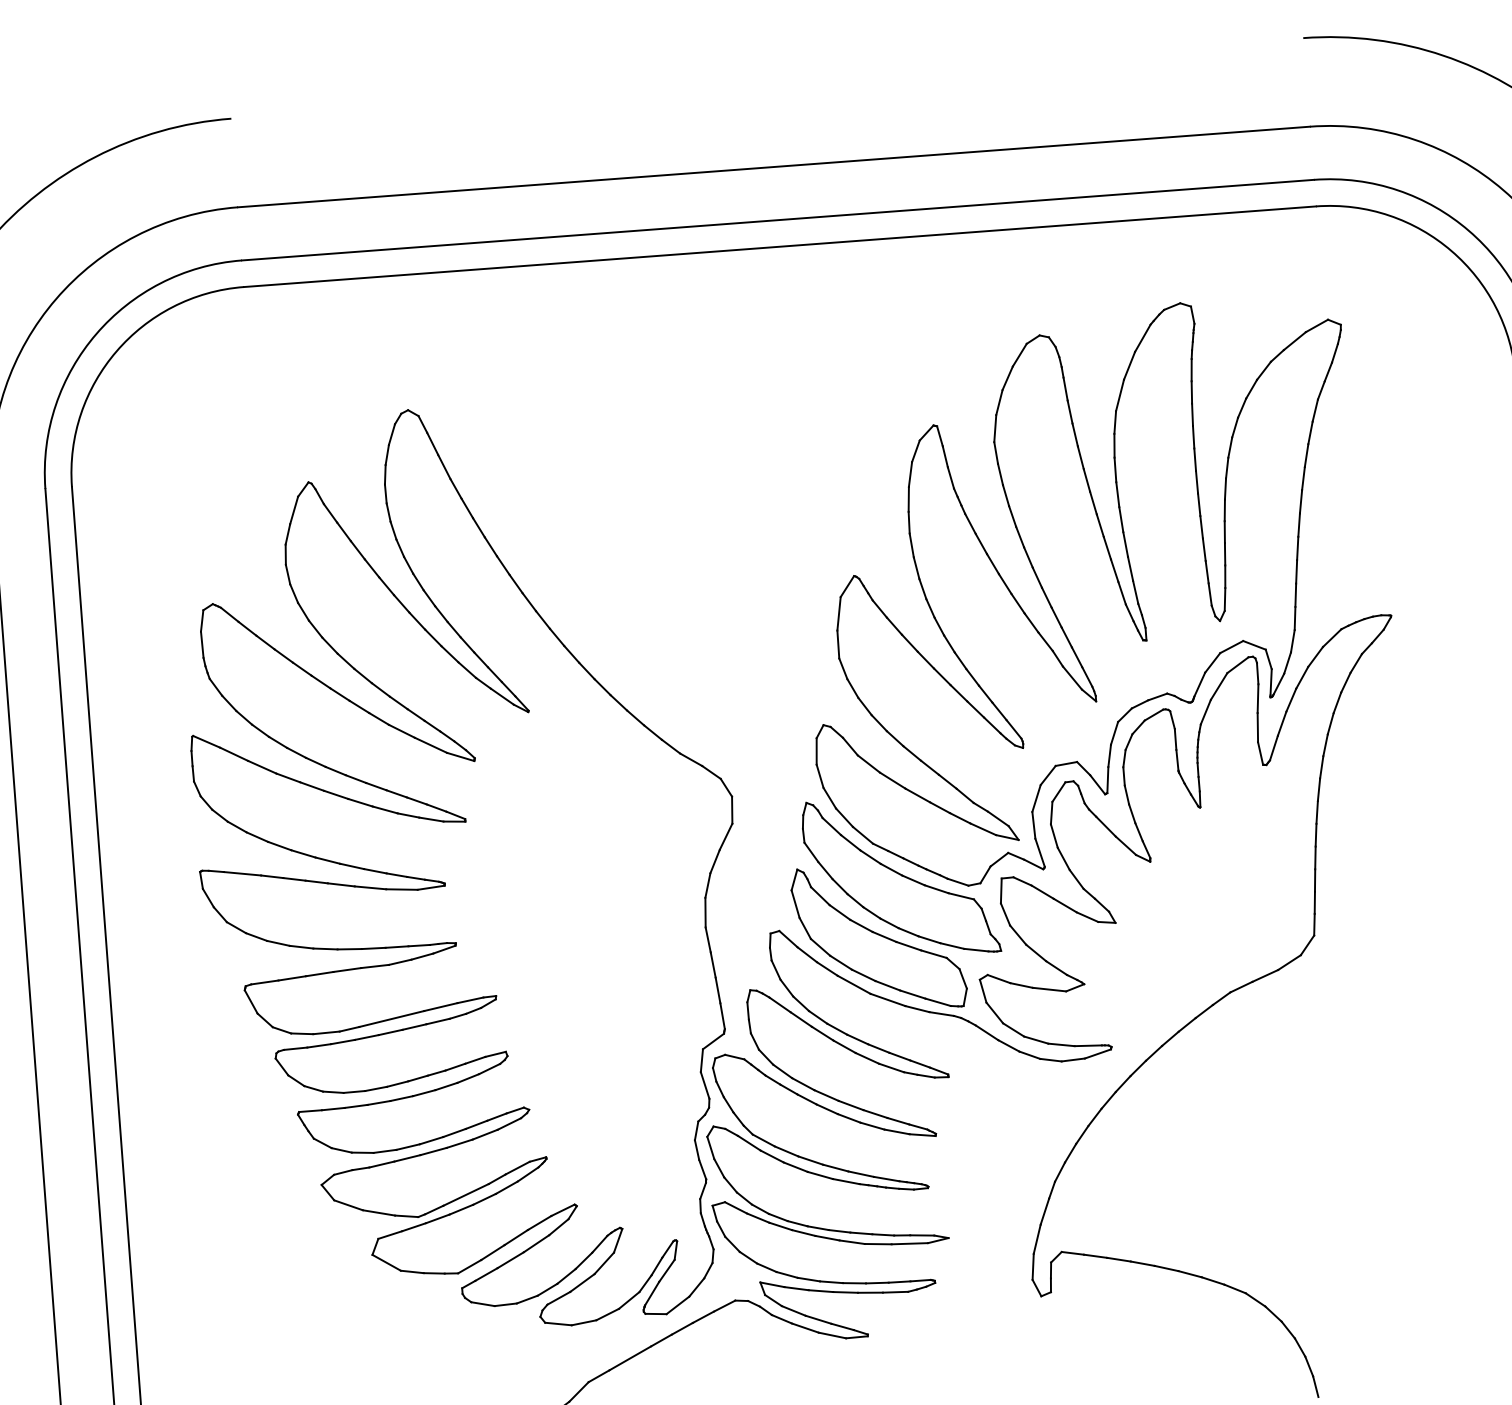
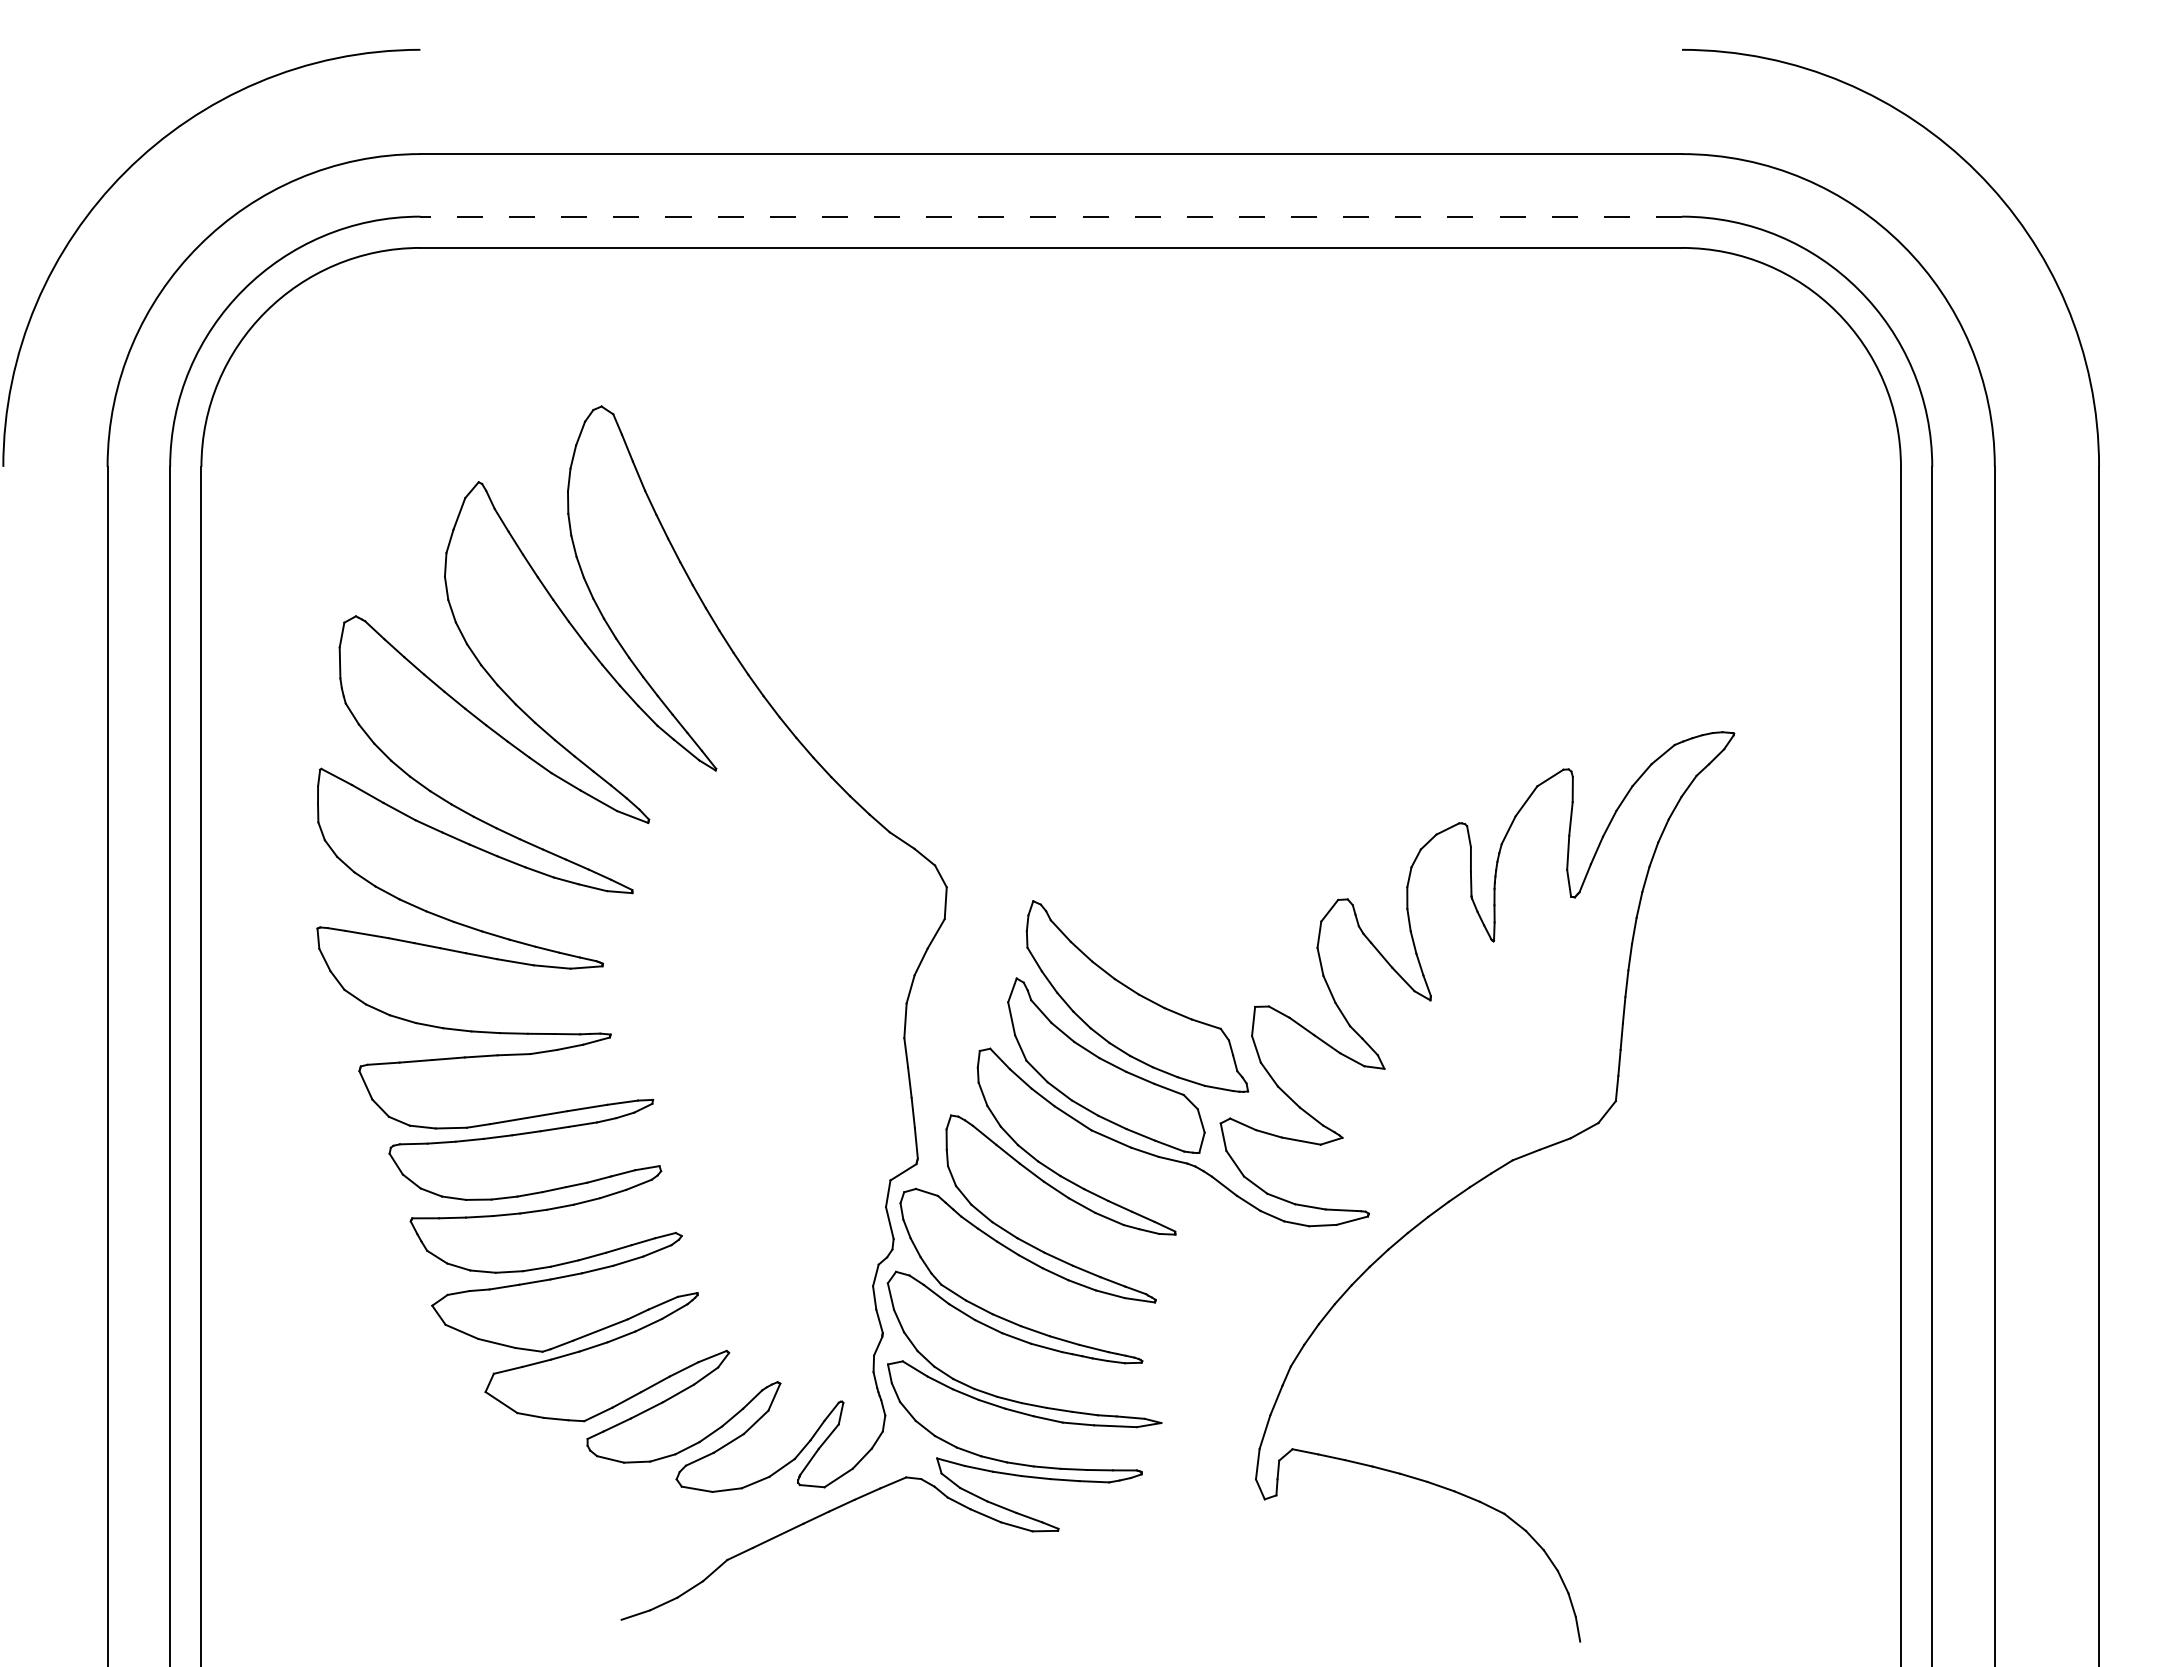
line: (778, 220) -> (1051, 216), solid -> dashed
part: (1082, 593) -> (1374, 680), removed

